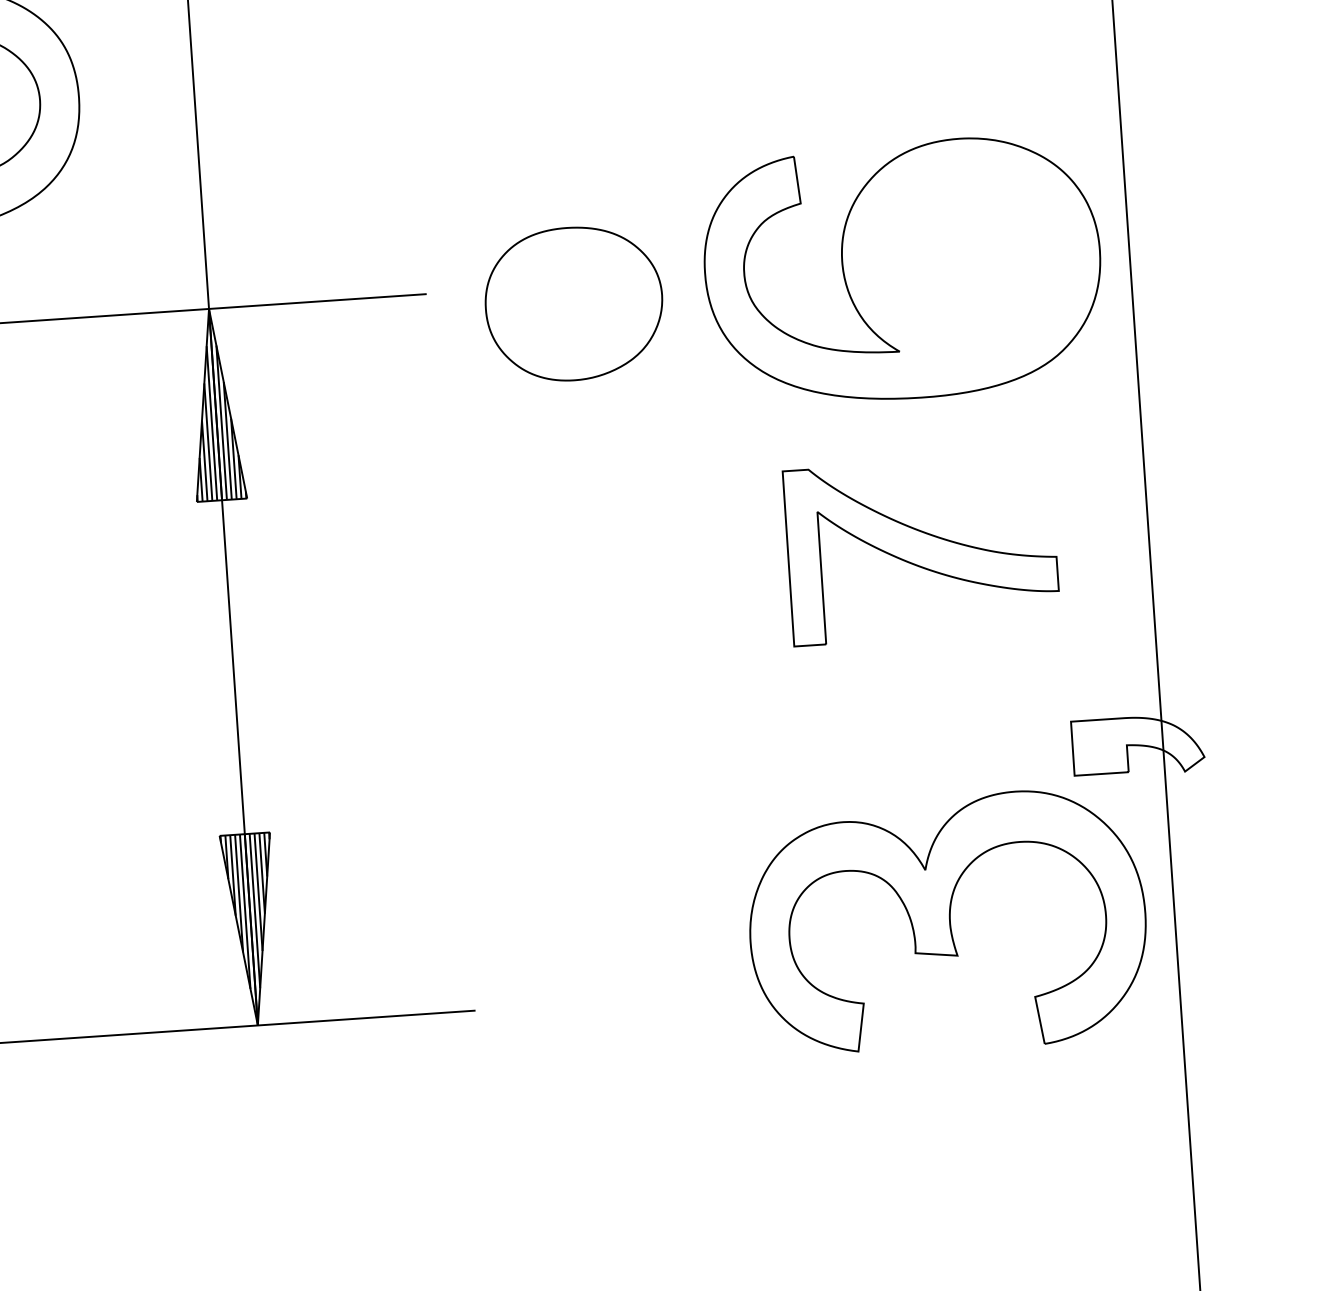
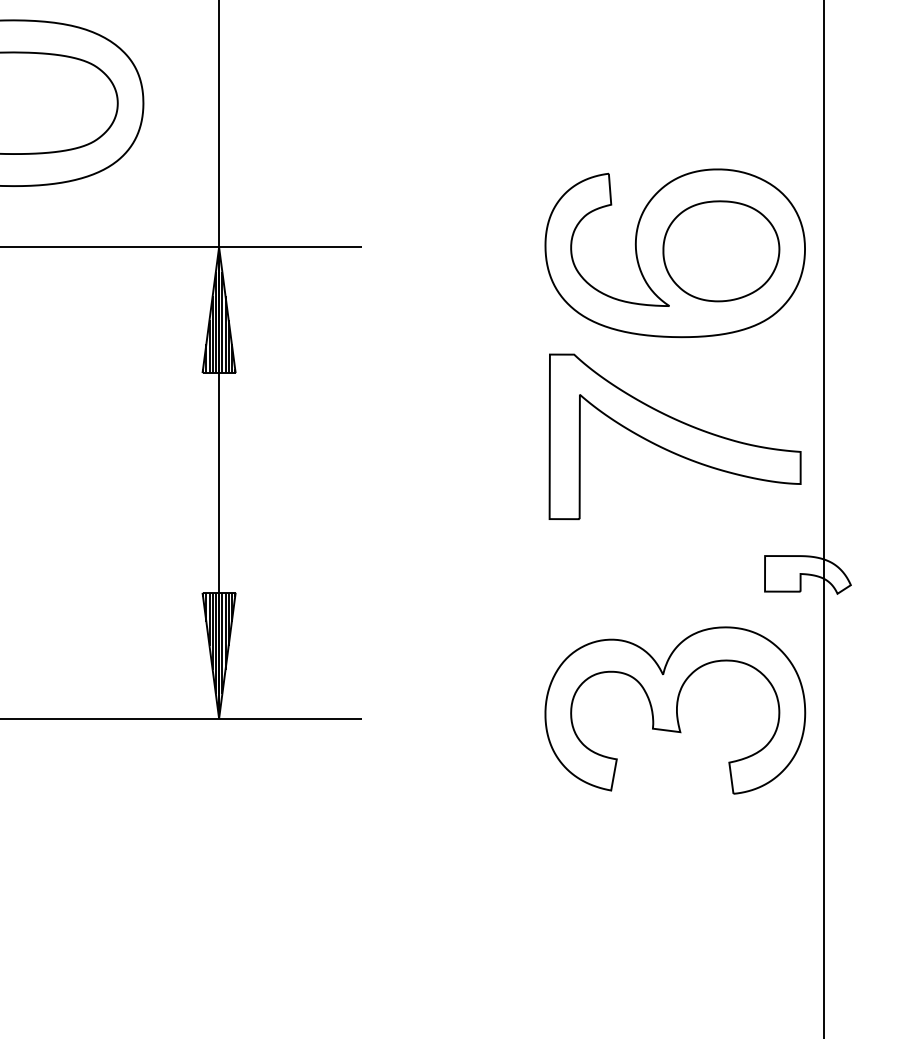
part: (574, 304) -> (721, 251), moved
part: (920, 549) -> (674, 436), size x1.43
part: (947, 923) -> (675, 710), moved

